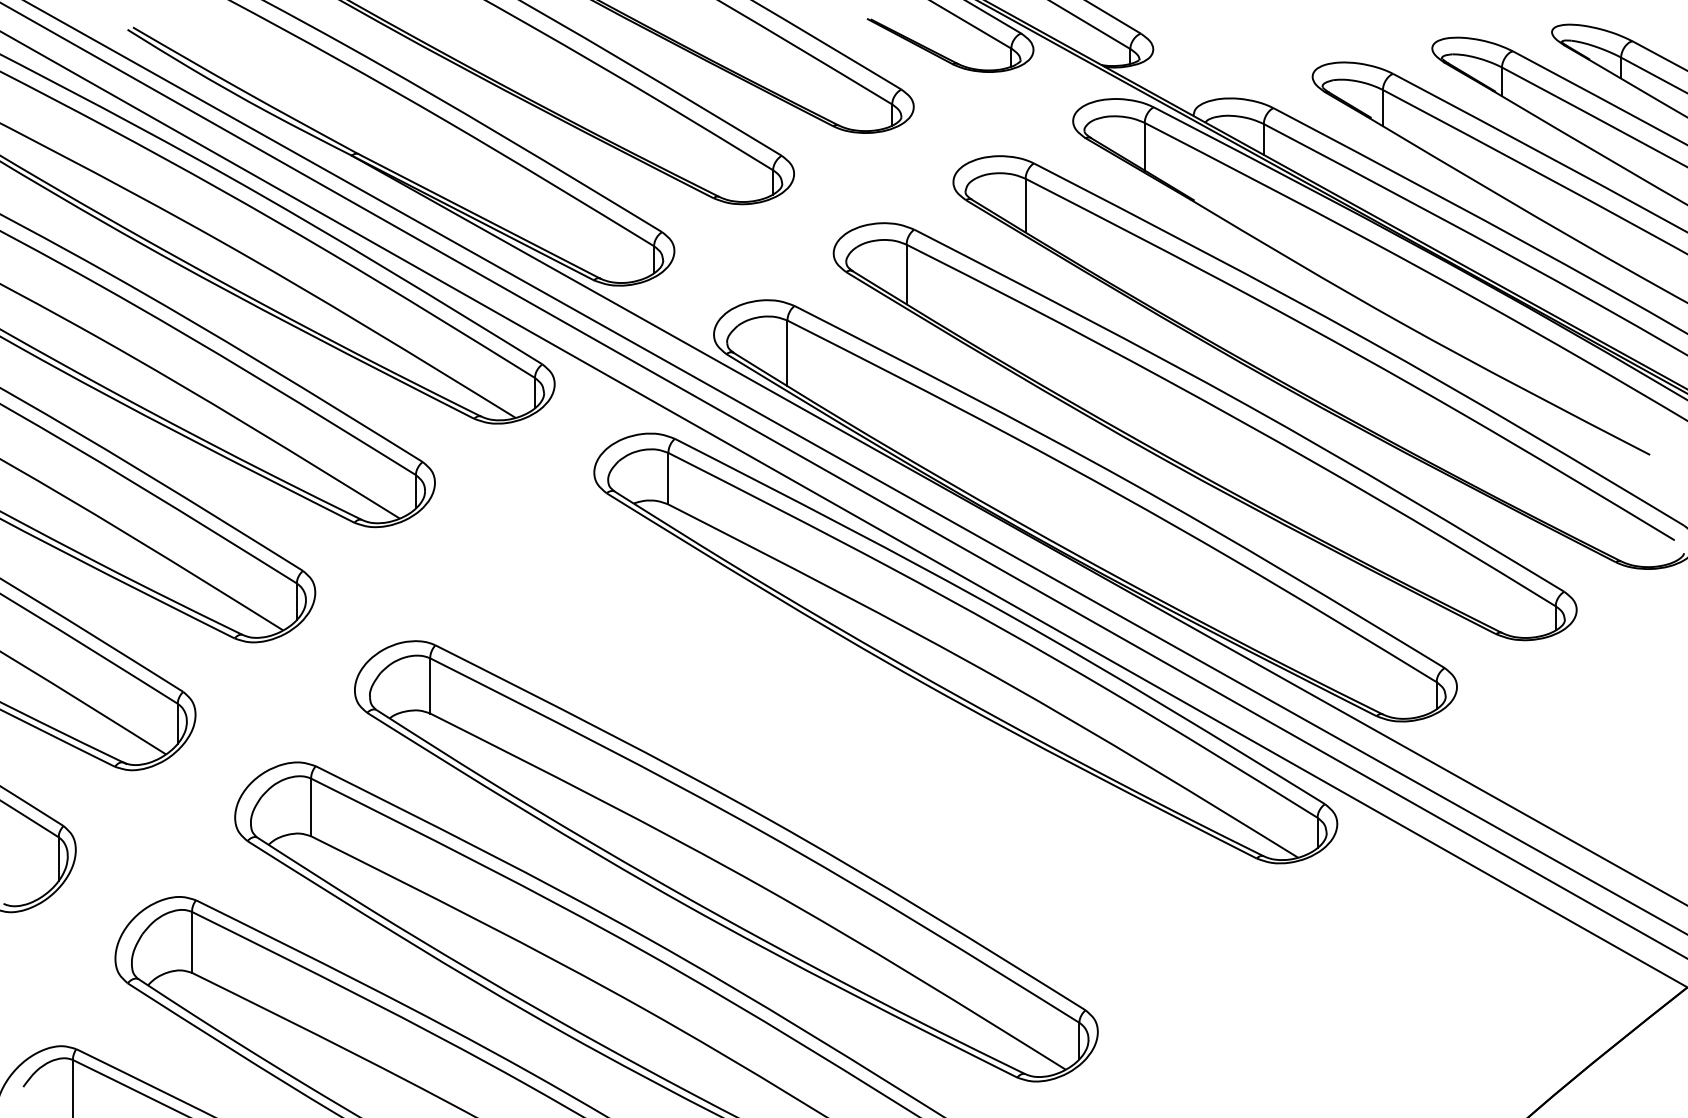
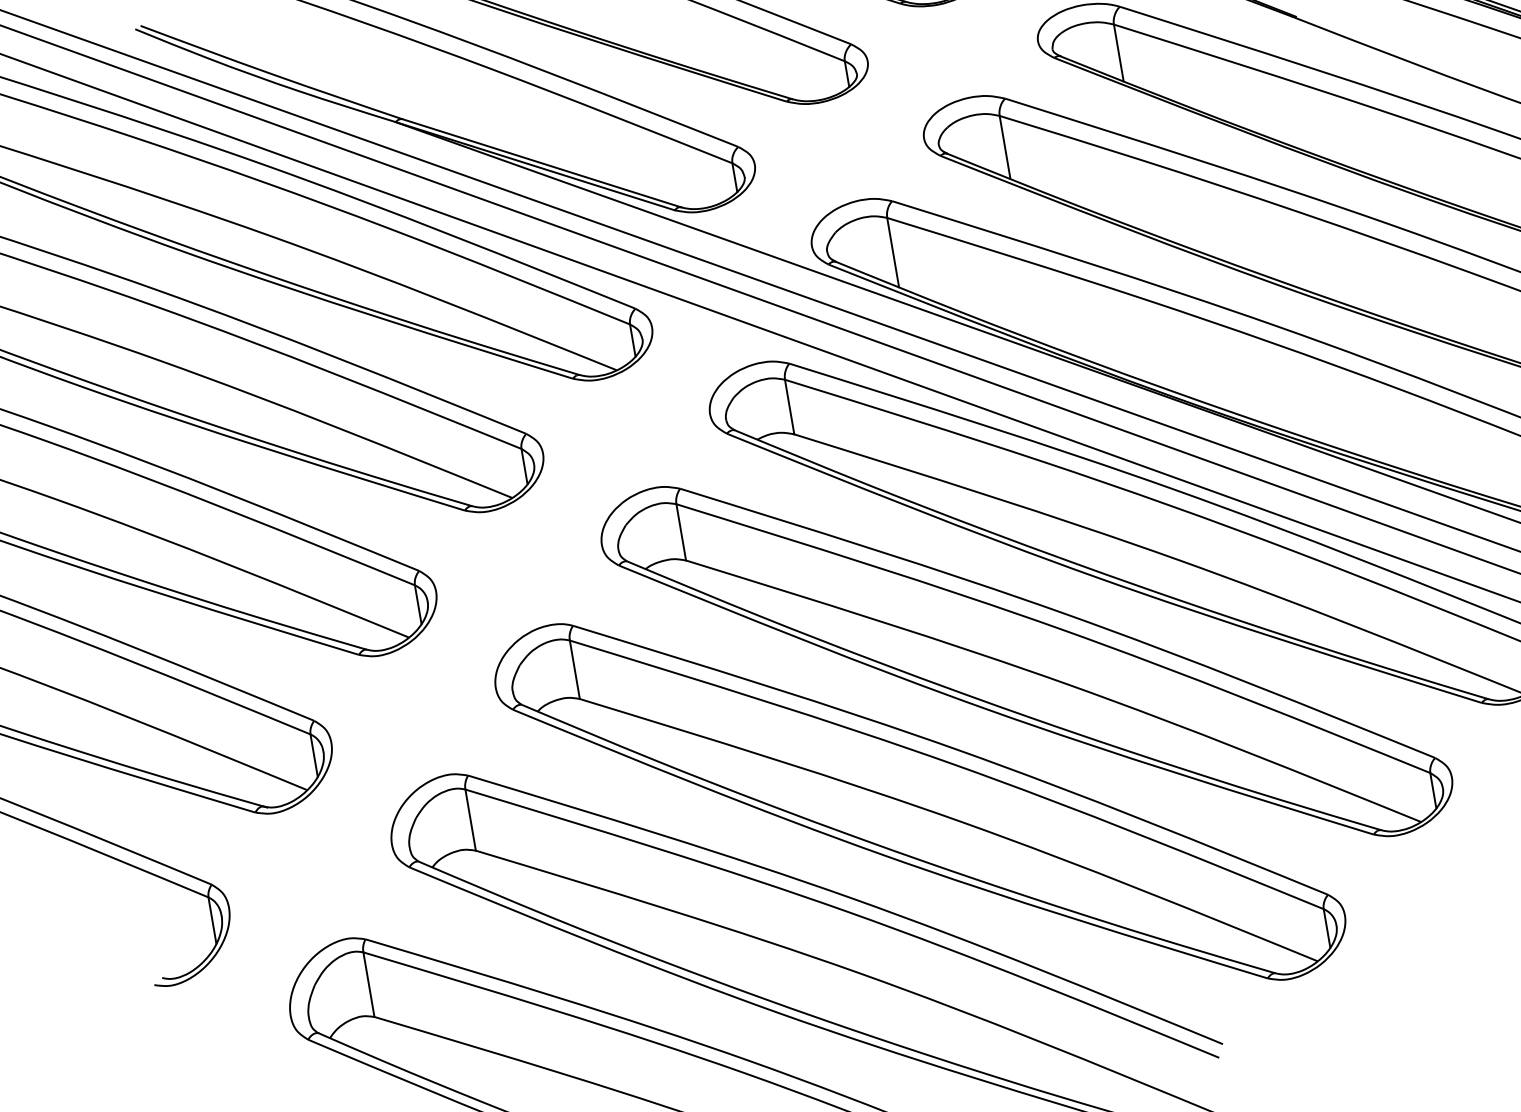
part: (845, 748) -> (1026, 660), added

